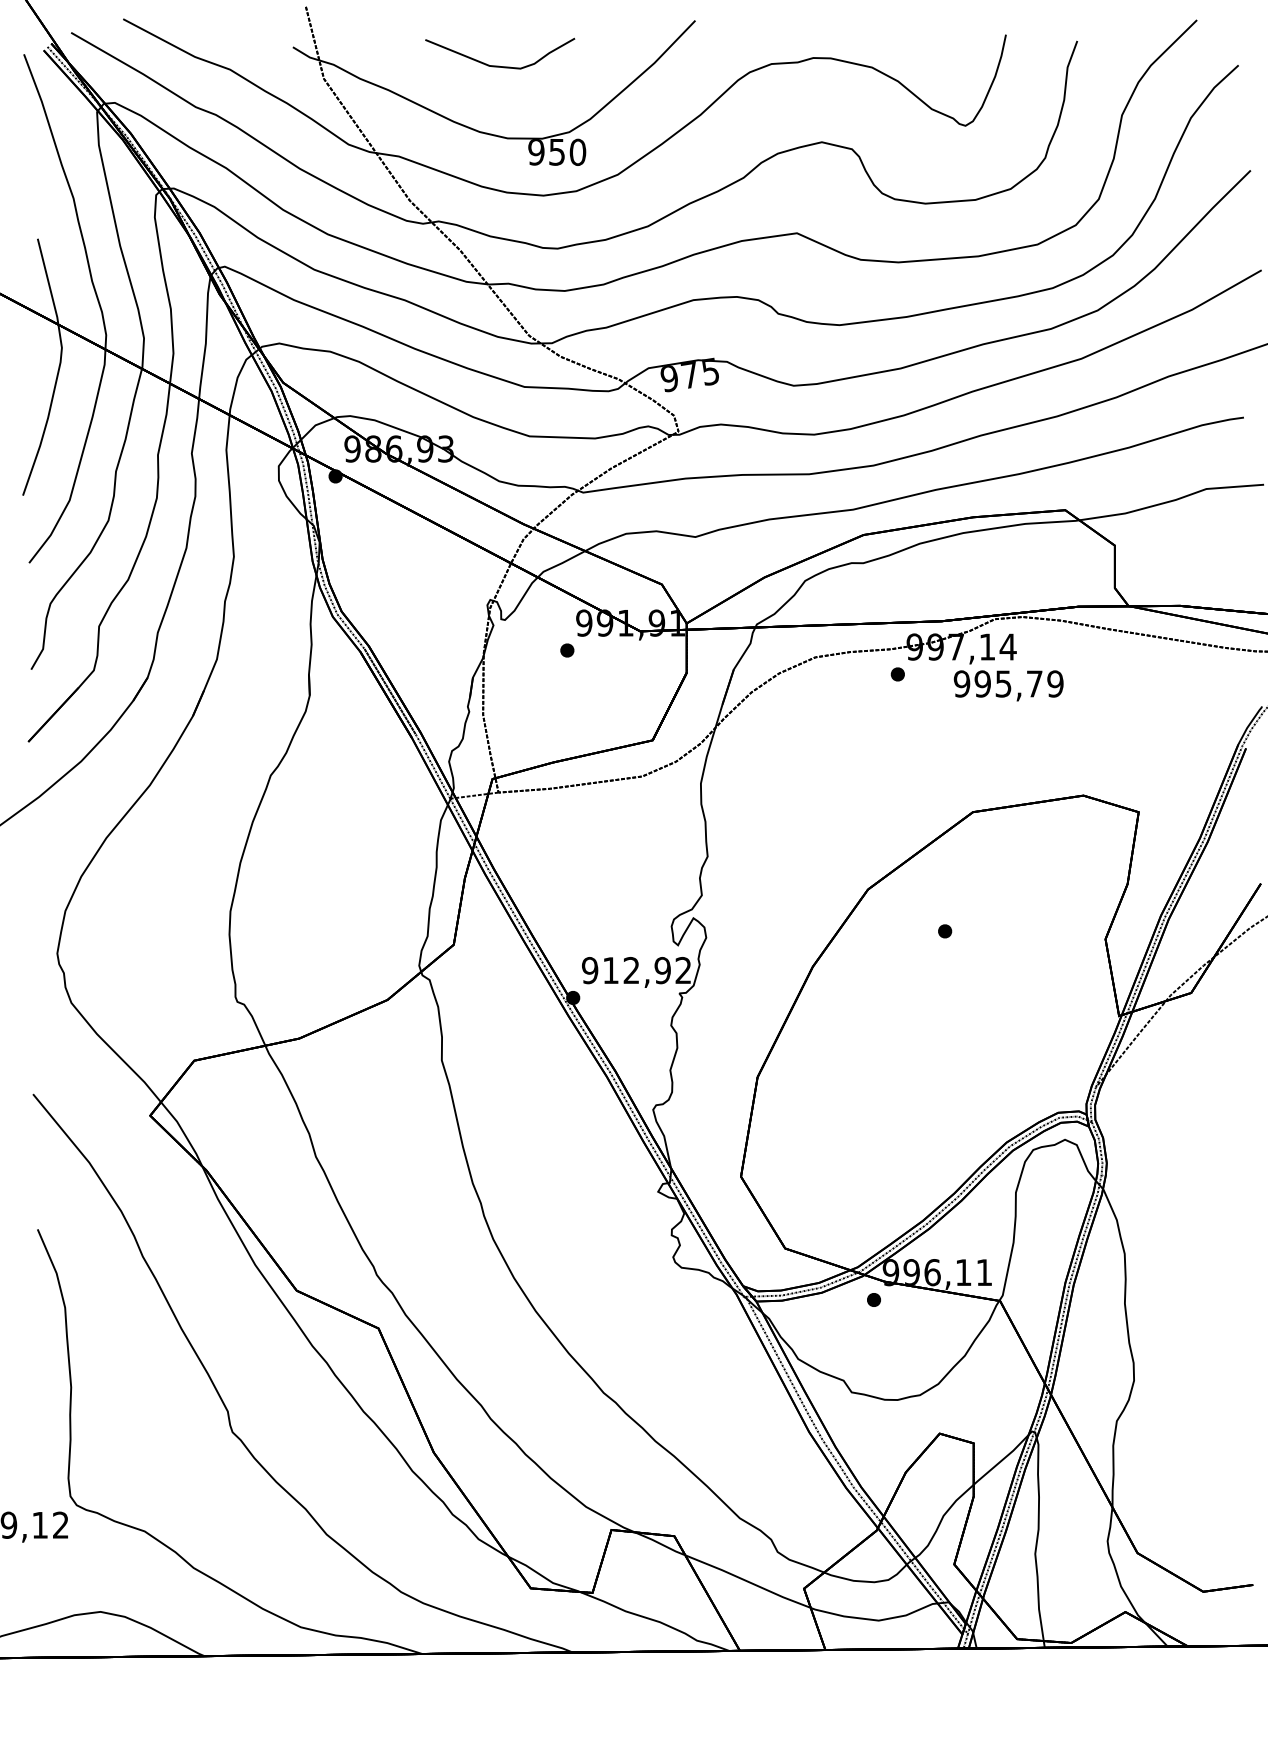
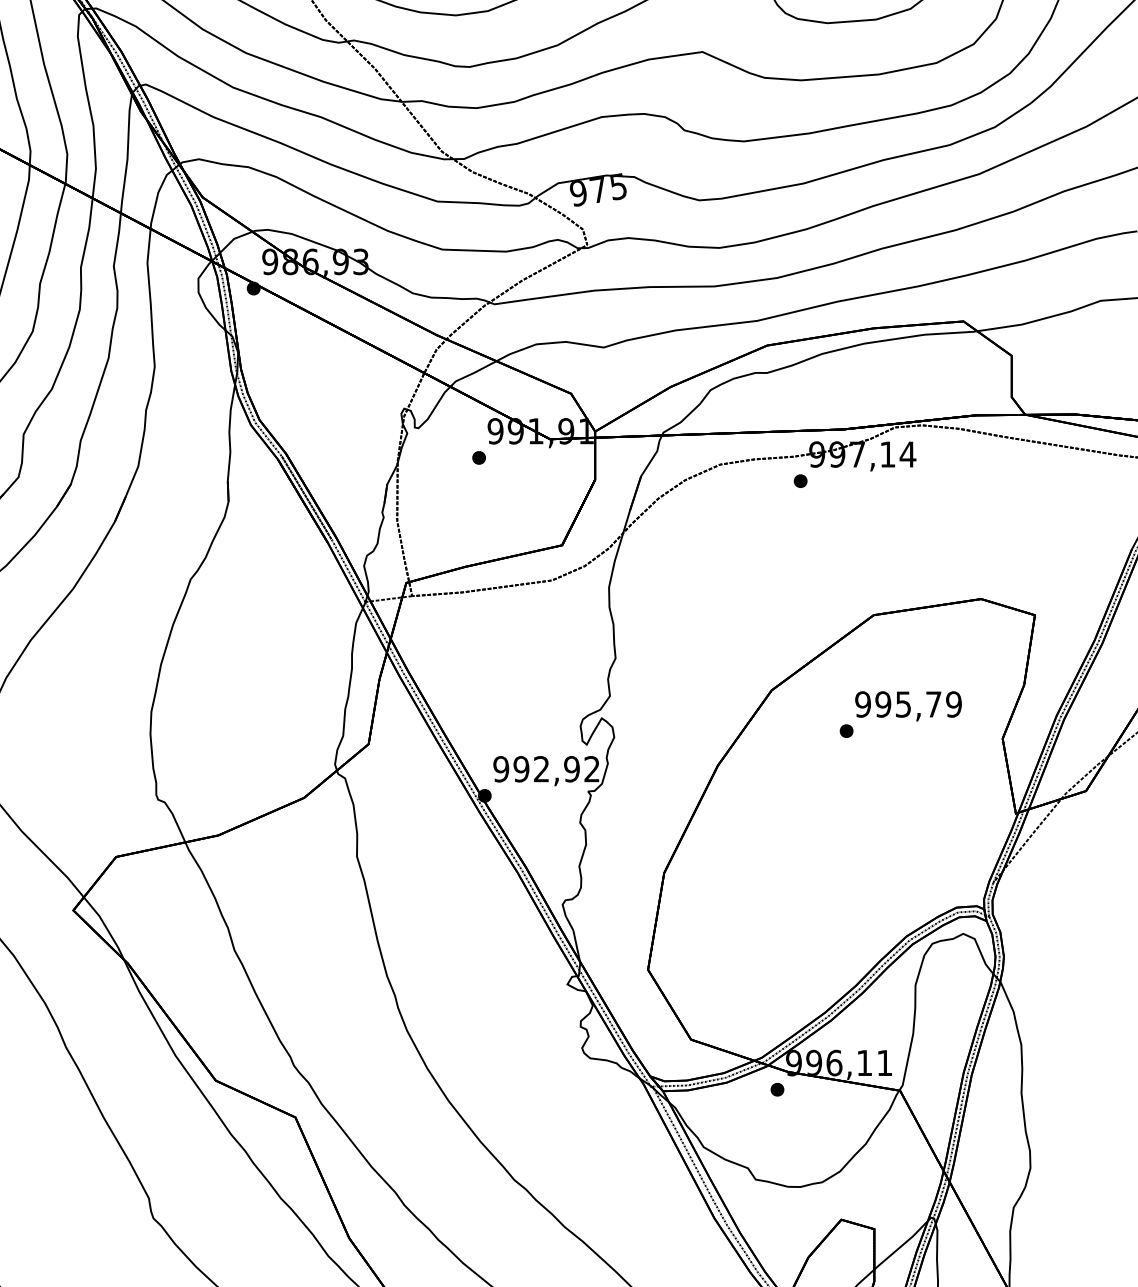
text: (1008, 685) -> (908, 705), moved
text: (610, 970) -> (521, 769), 912,92 -> 992,92

